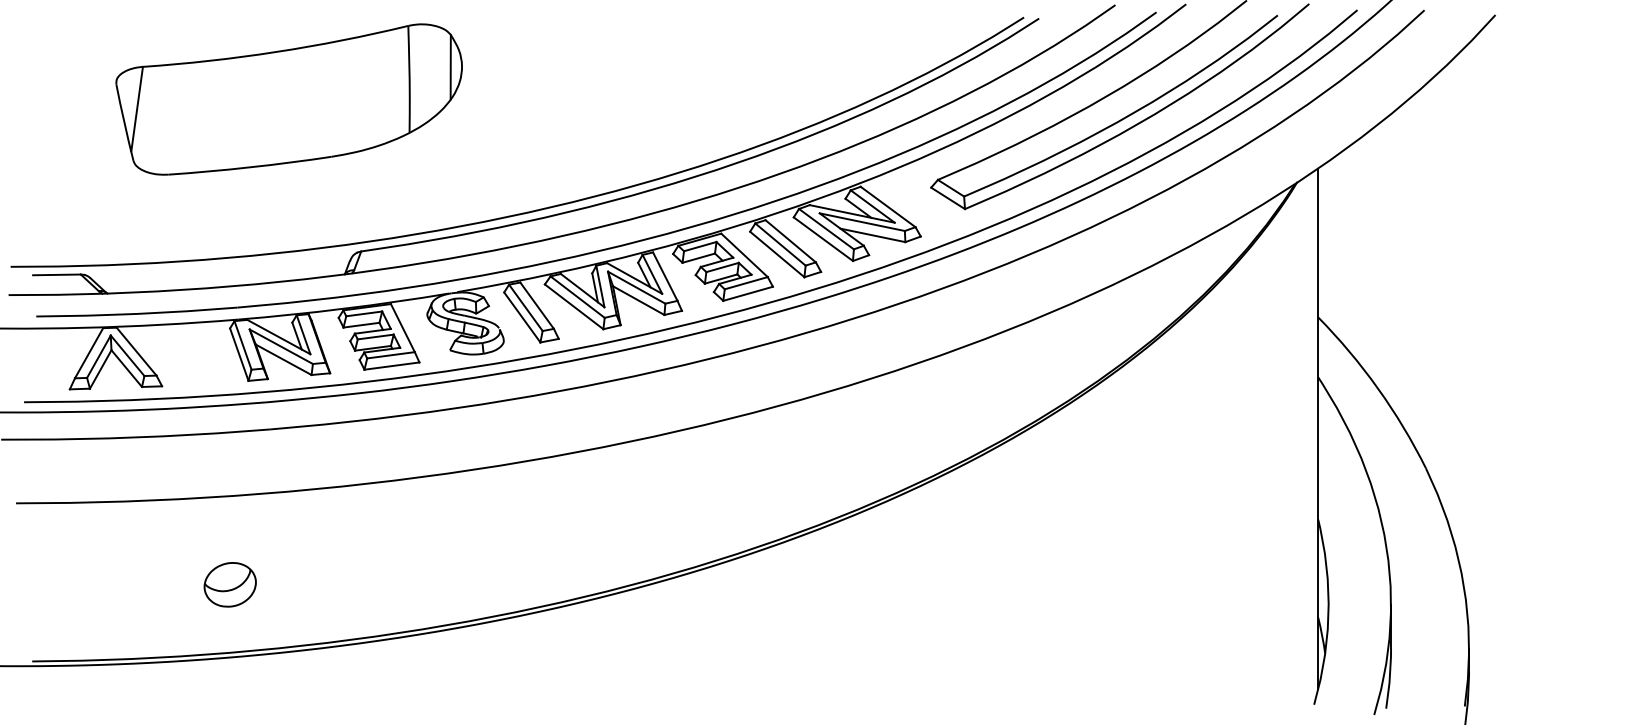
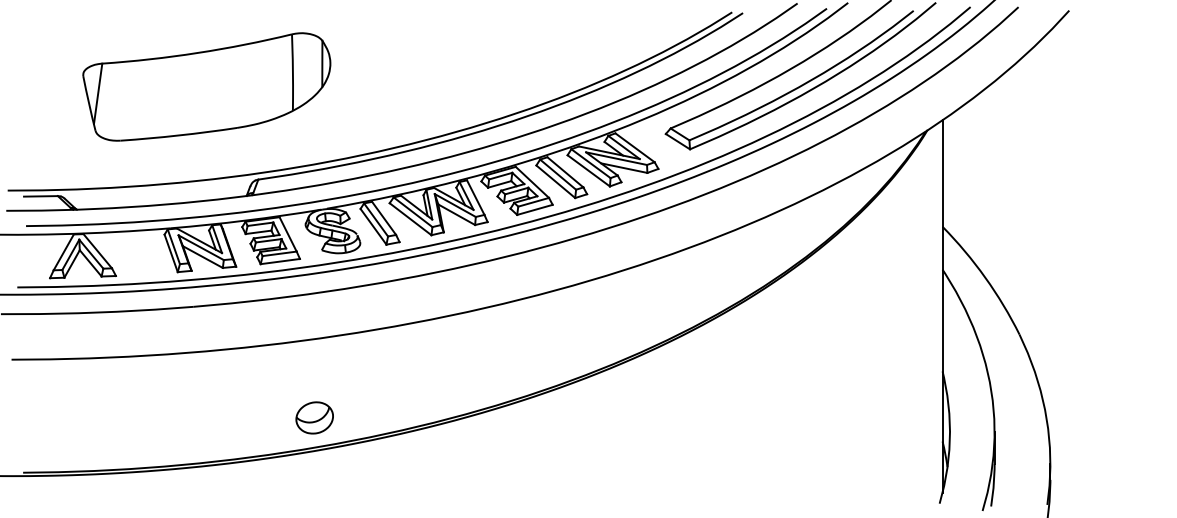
part: (288, 98) -> (206, 86), moved
part: (229, 584) -> (314, 417), moved

